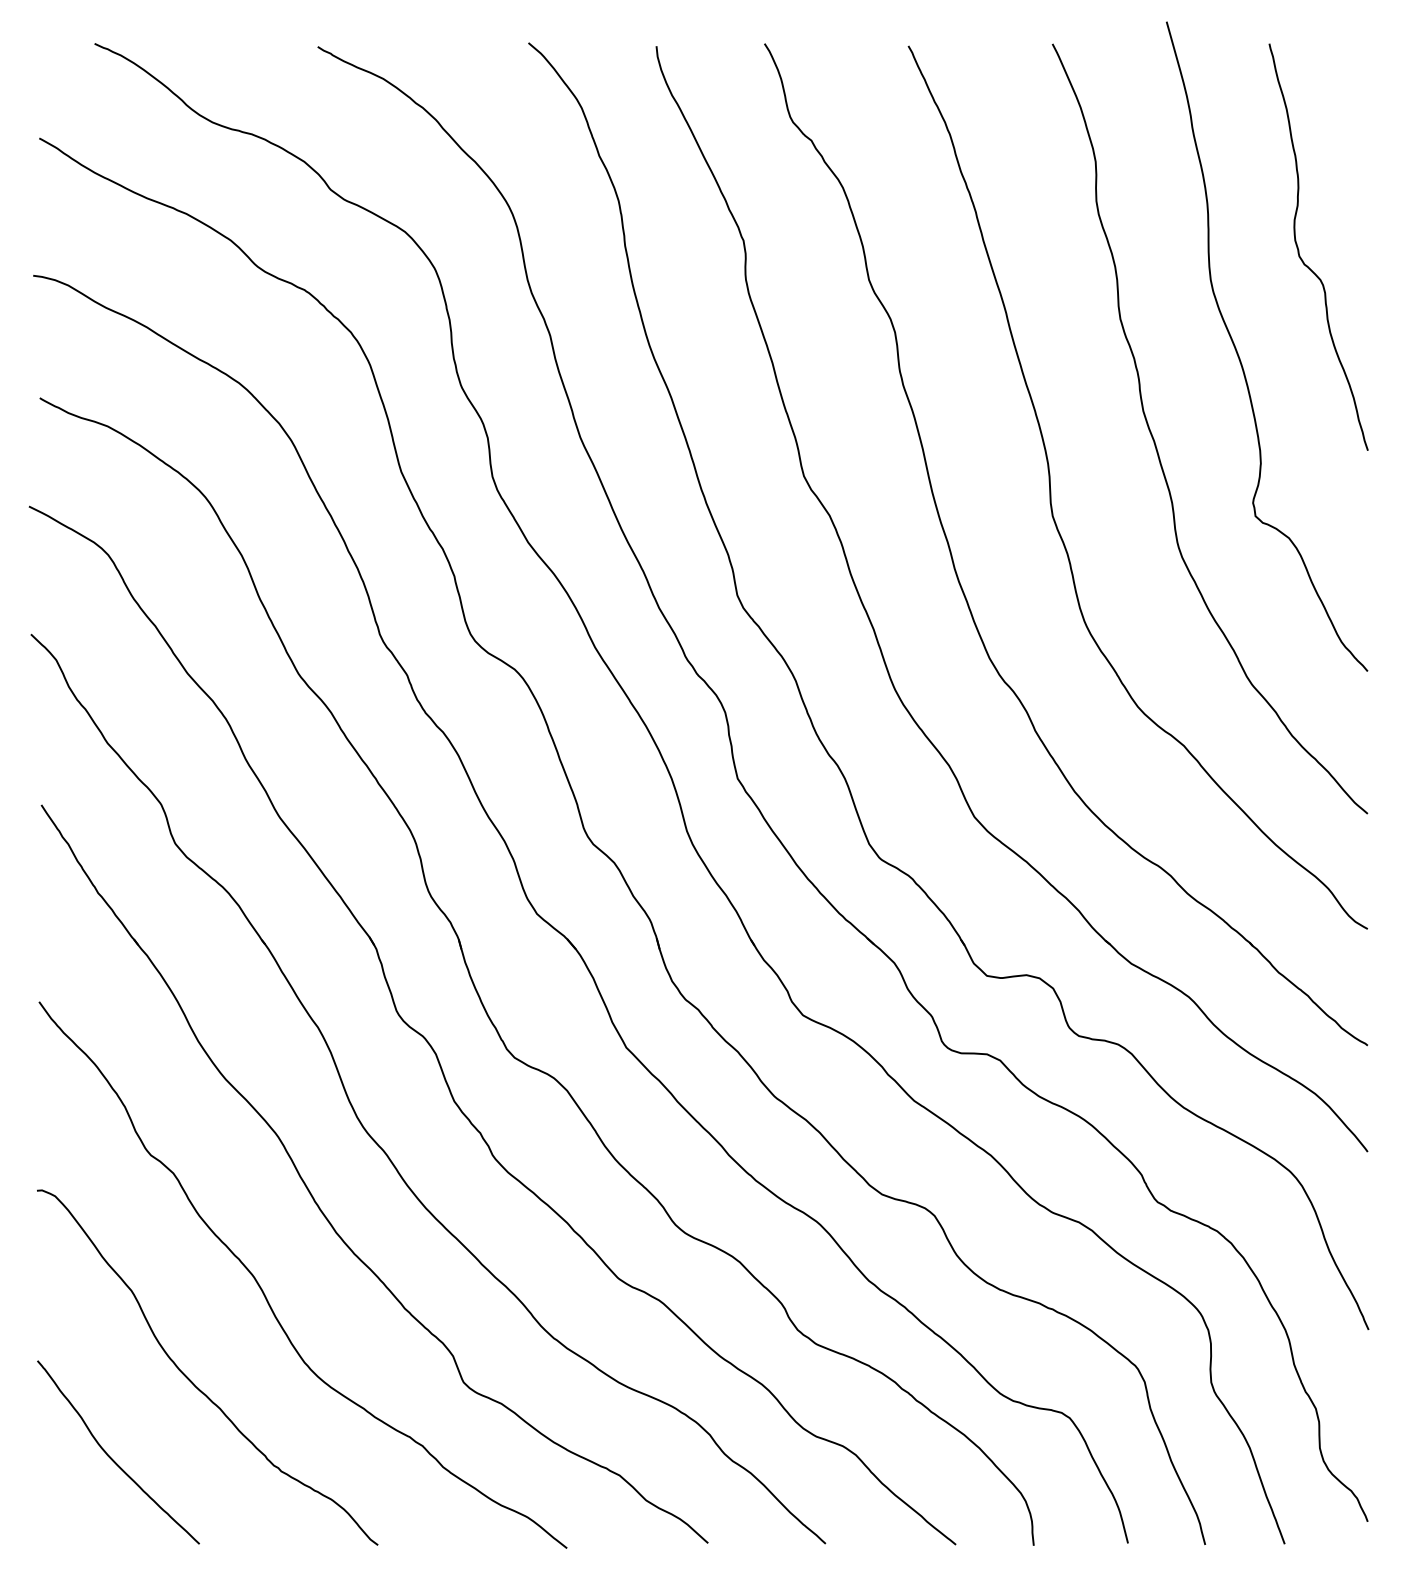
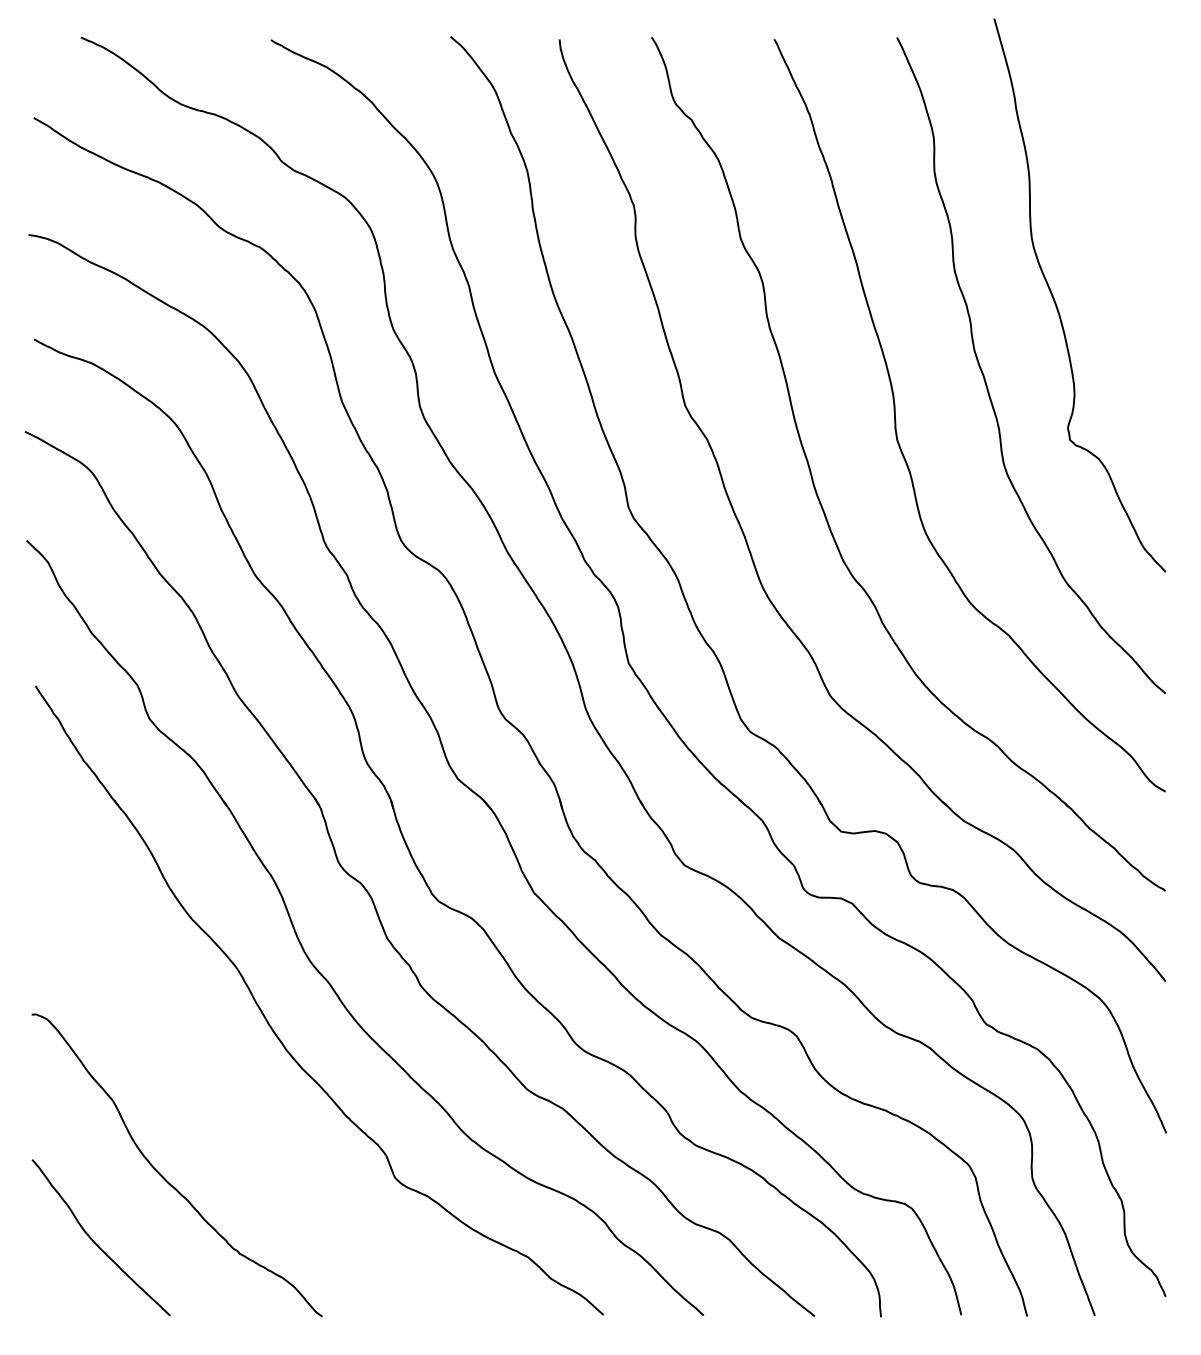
curve: (1299, 249) -> (1107, 212), removed
curve: (265, 1294) -> (226, 1103), removed

